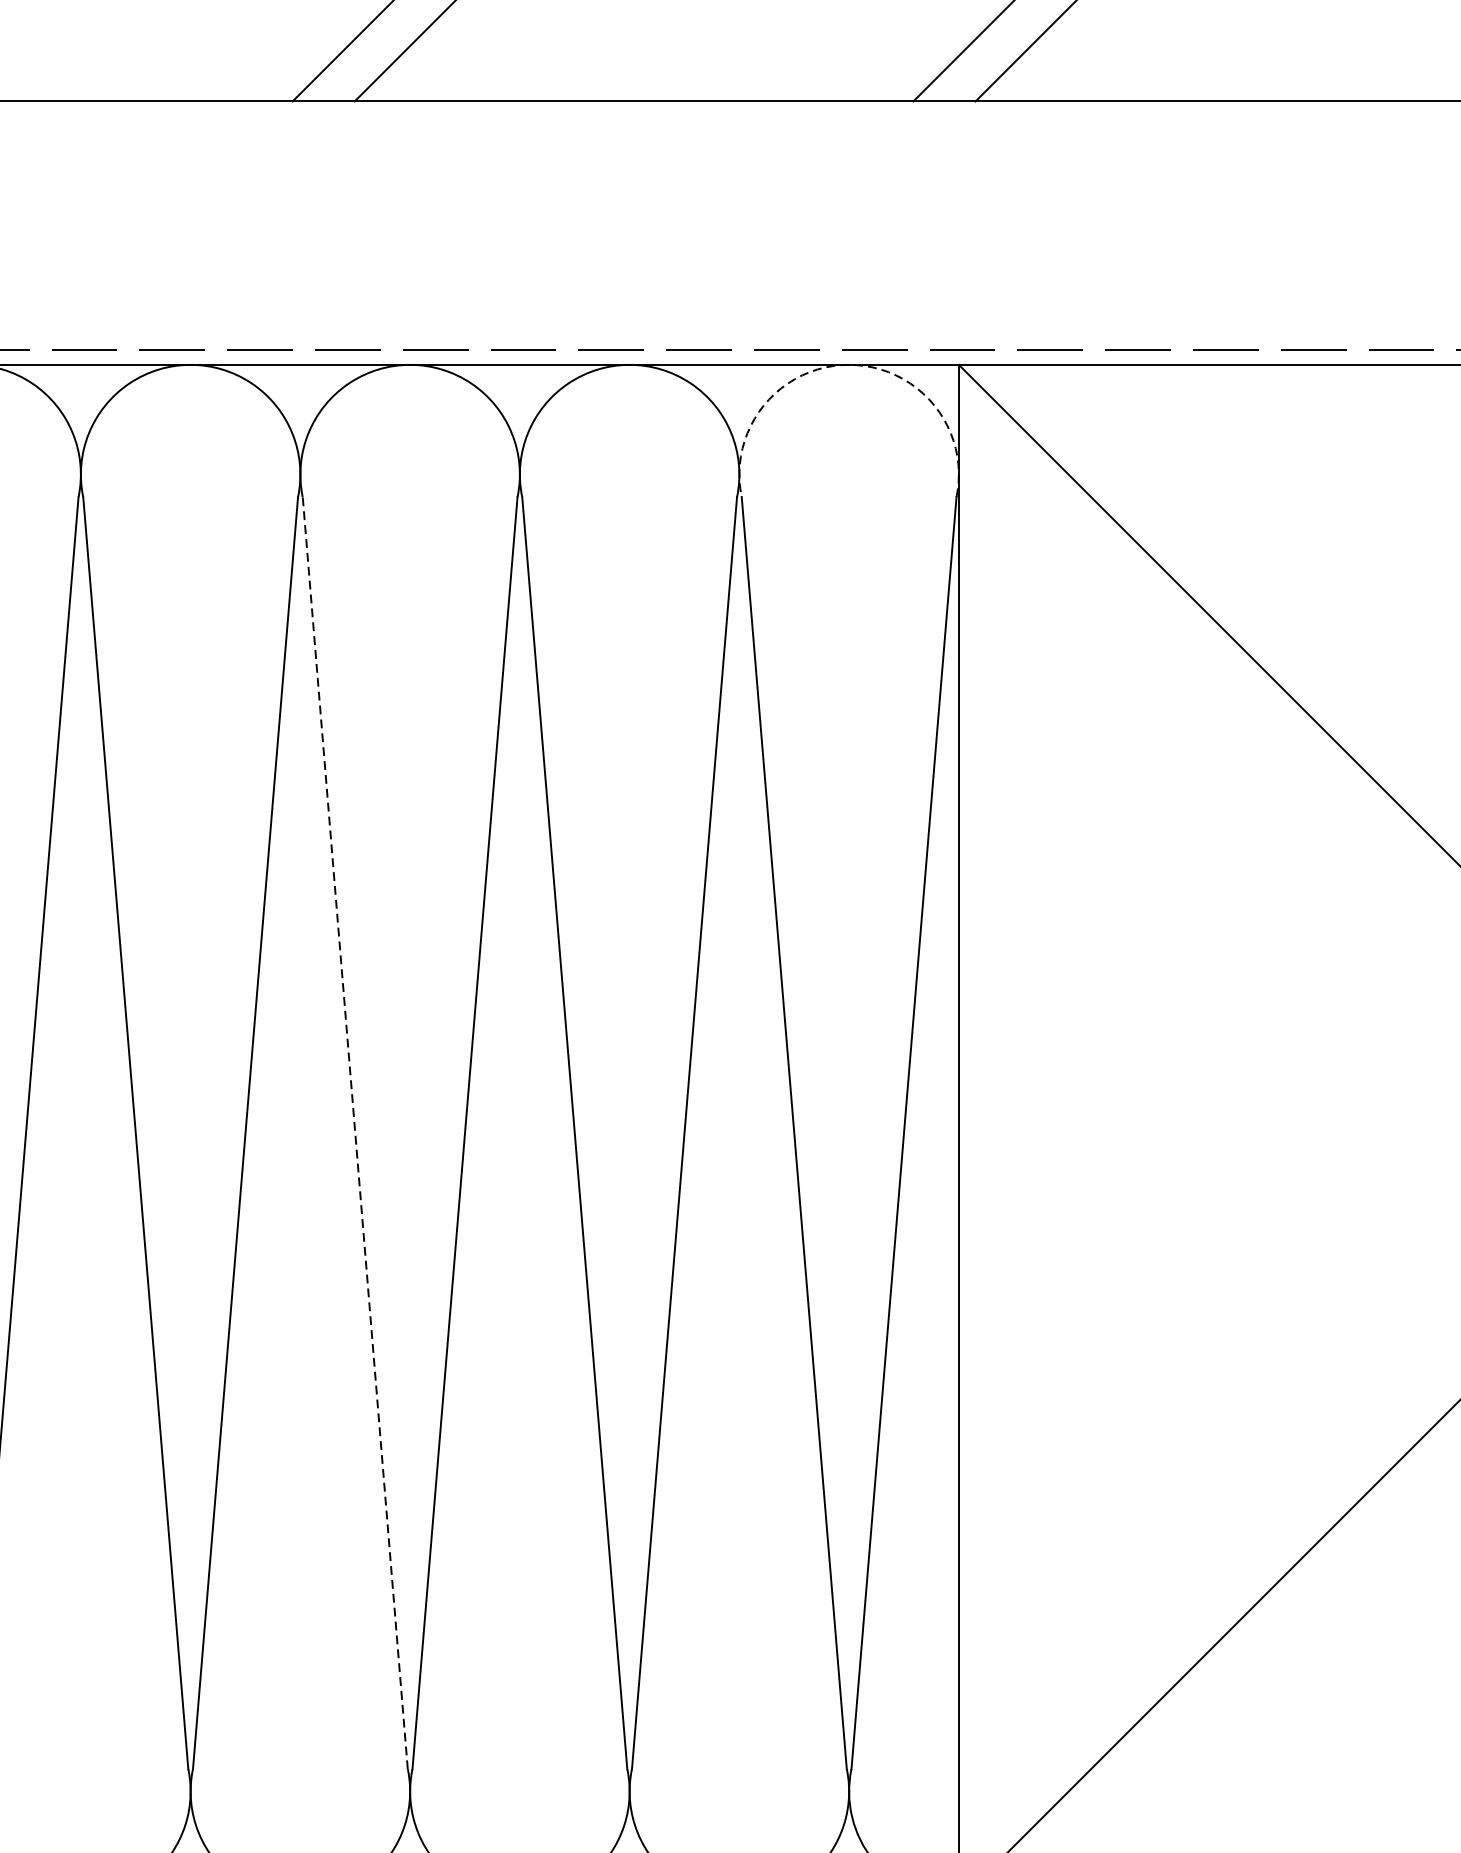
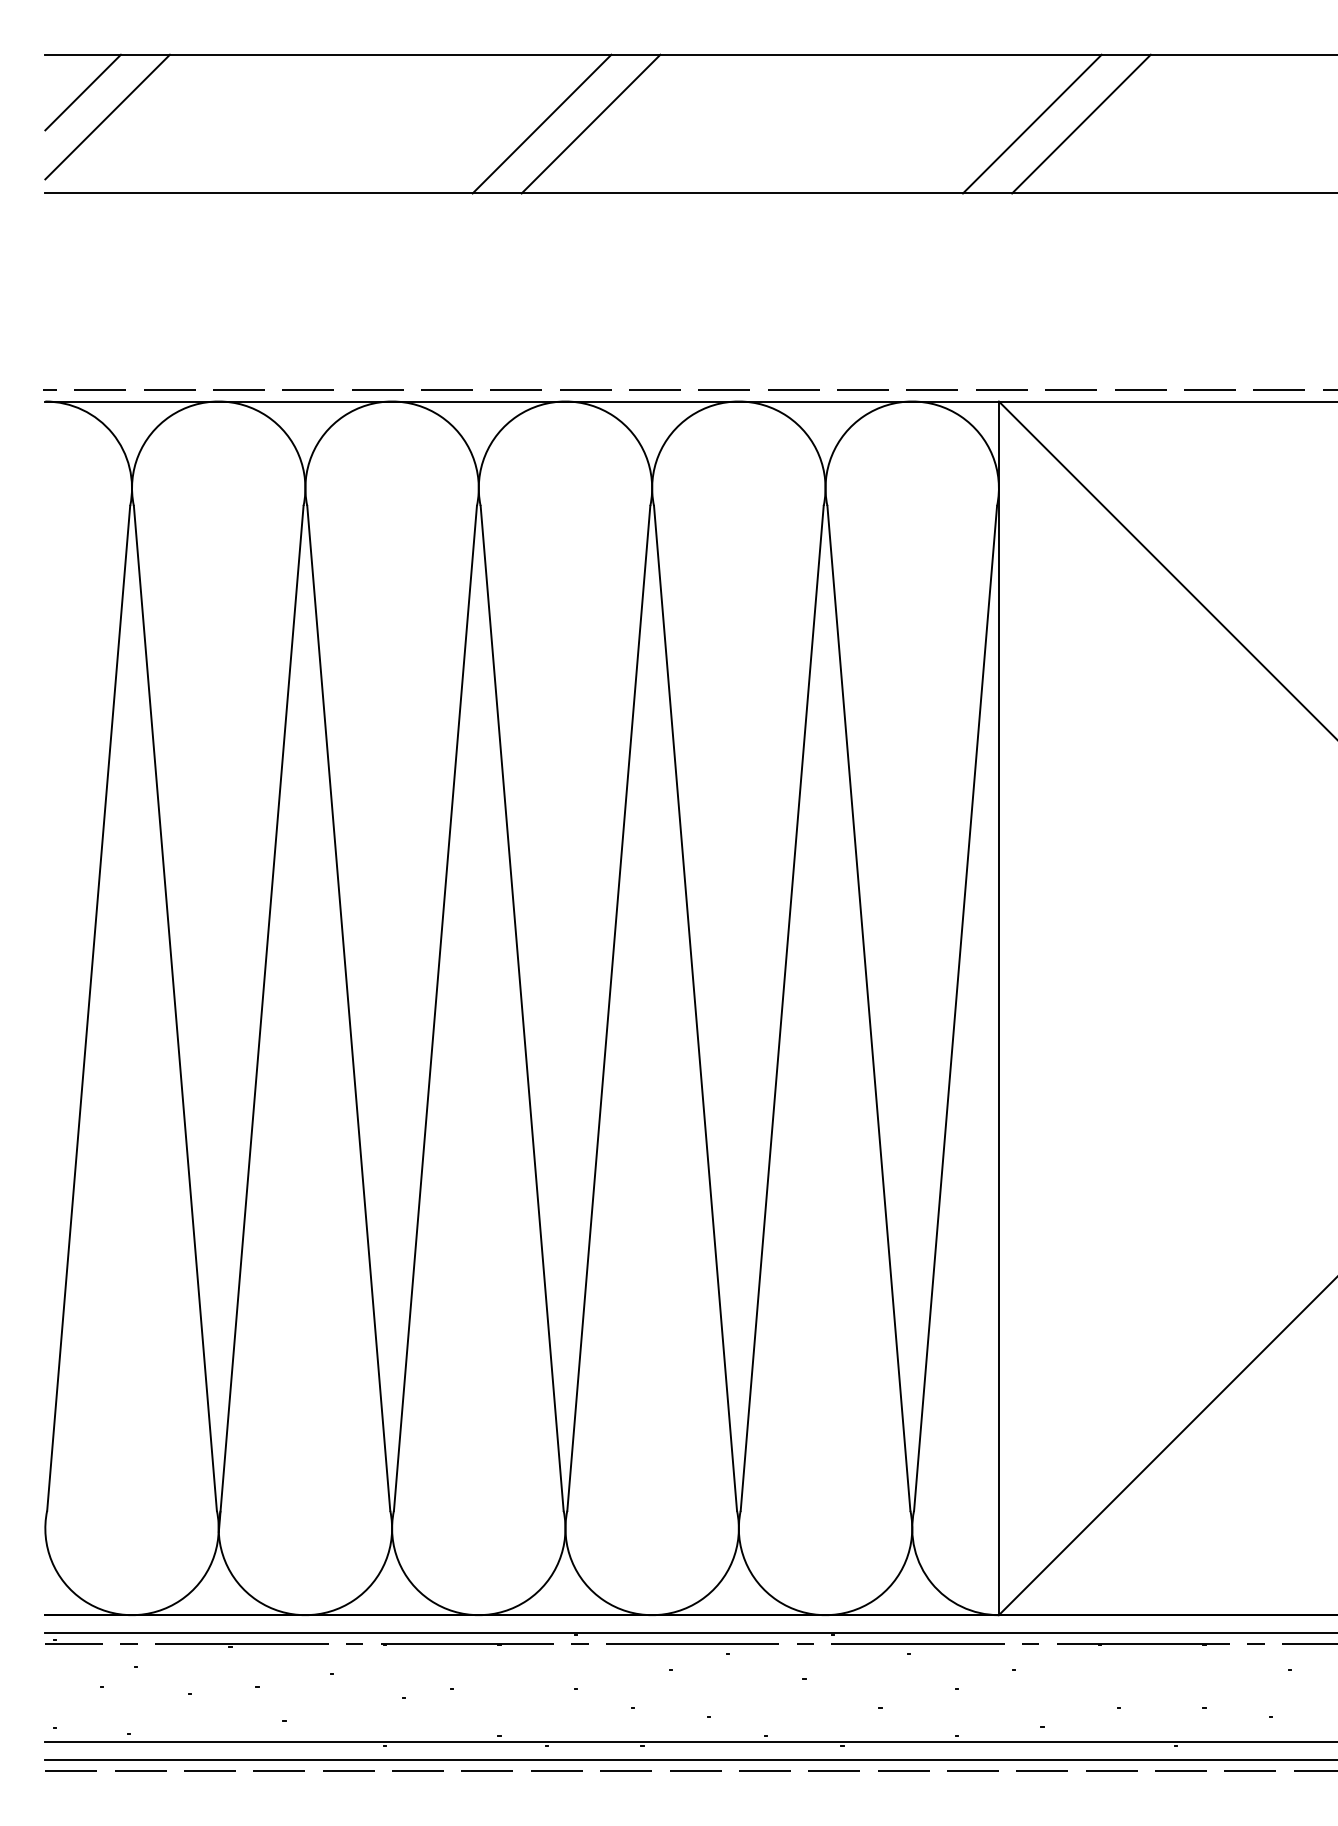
arc: (849, 364) -> (912, 401), dashed -> solid
line: (355, 1132) -> (522, 1007), dashed -> solid

